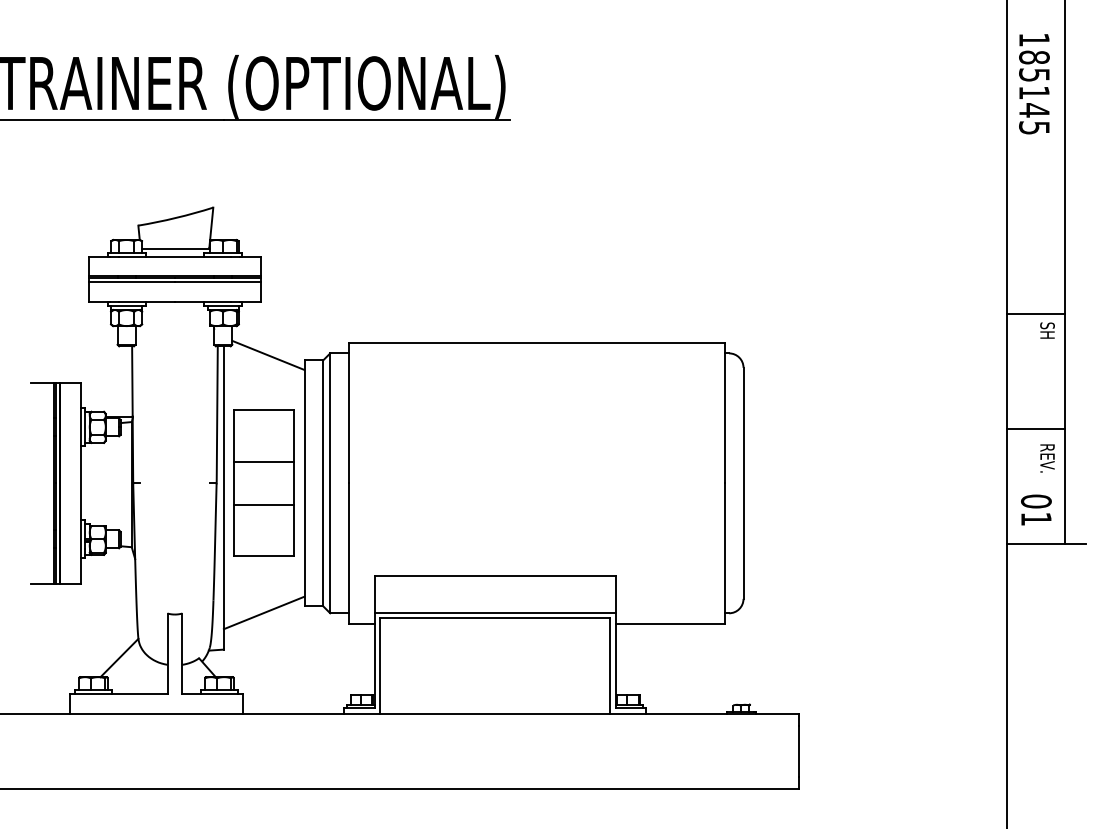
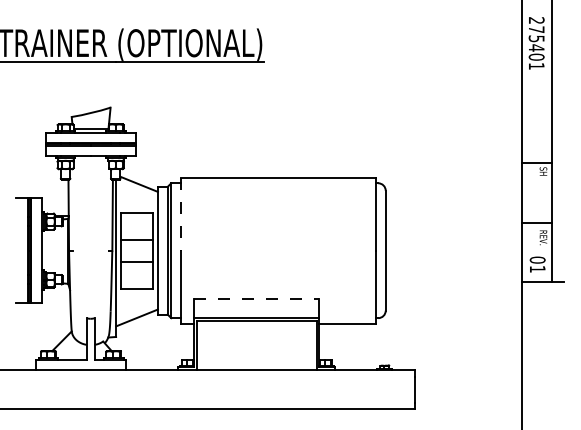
text: (1034, 83) -> (536, 43), 185145 -> 275401
line: (348, 413) -> (180, 214), solid -> dashed
line: (494, 575) -> (256, 298), solid -> dashed

